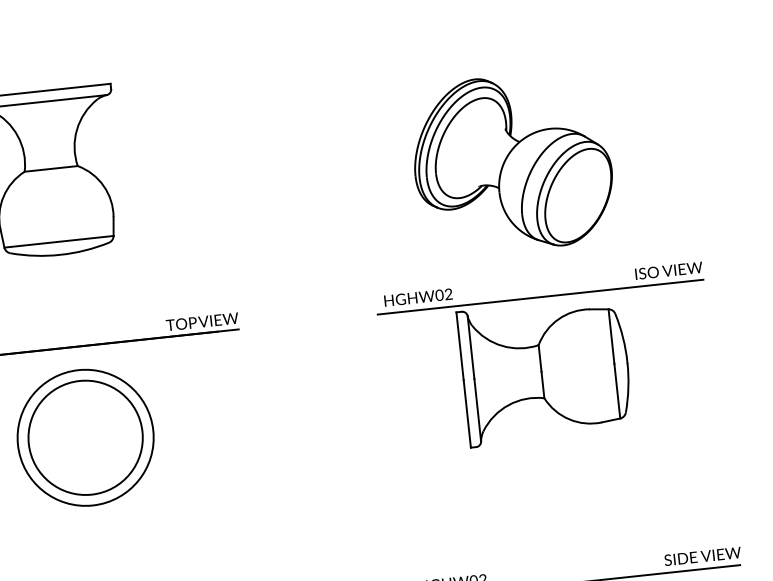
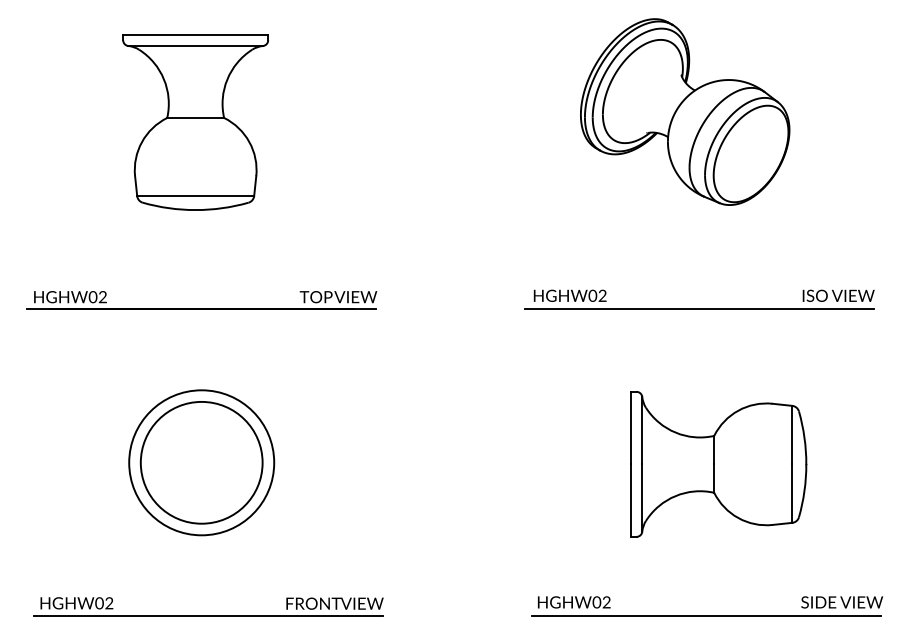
part: (512, 162) -> (685, 111), moved
part: (545, 371) -> (718, 464), moved
part: (85, 437) -> (201, 462), moved

